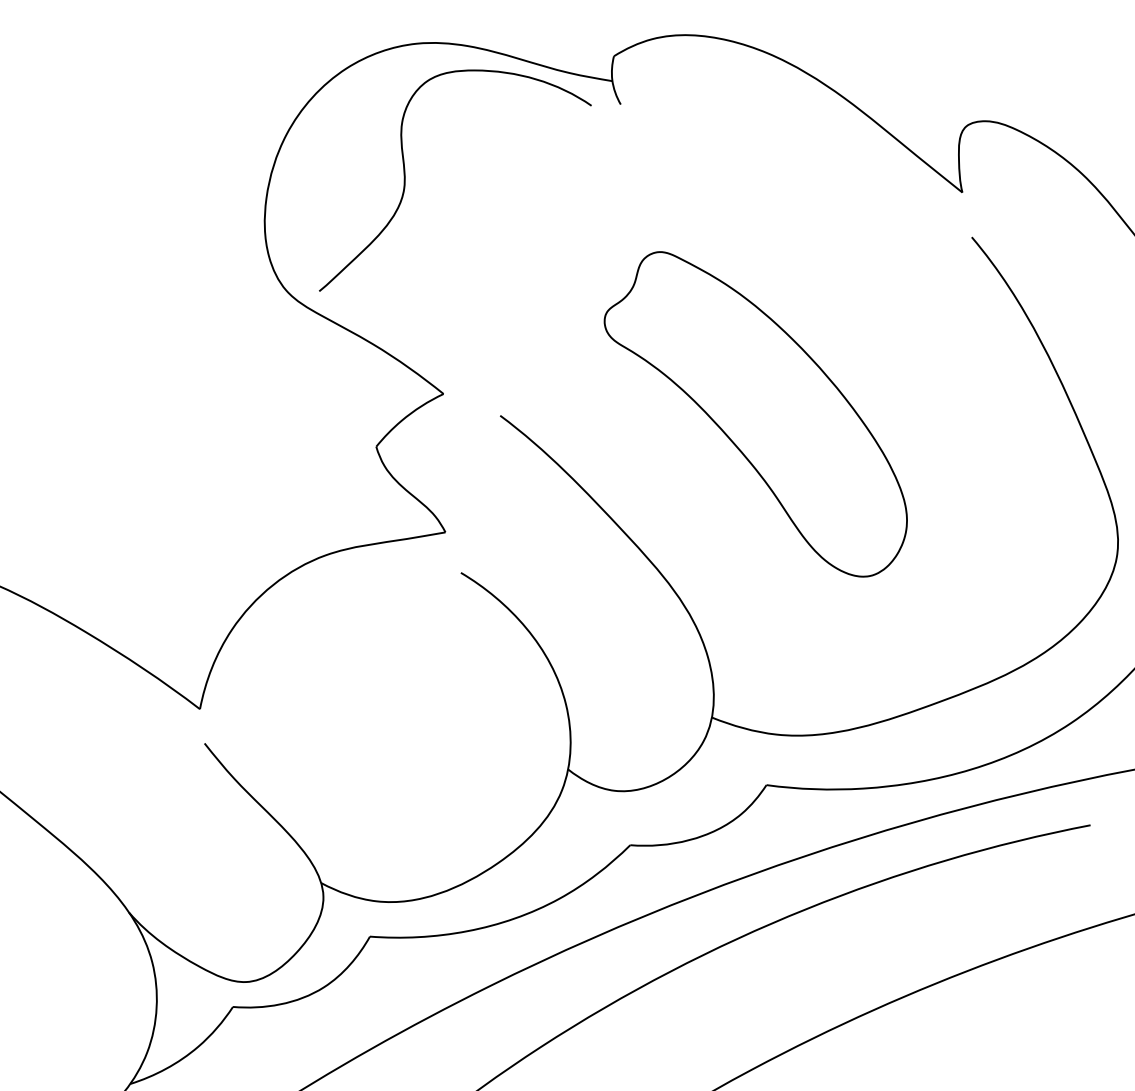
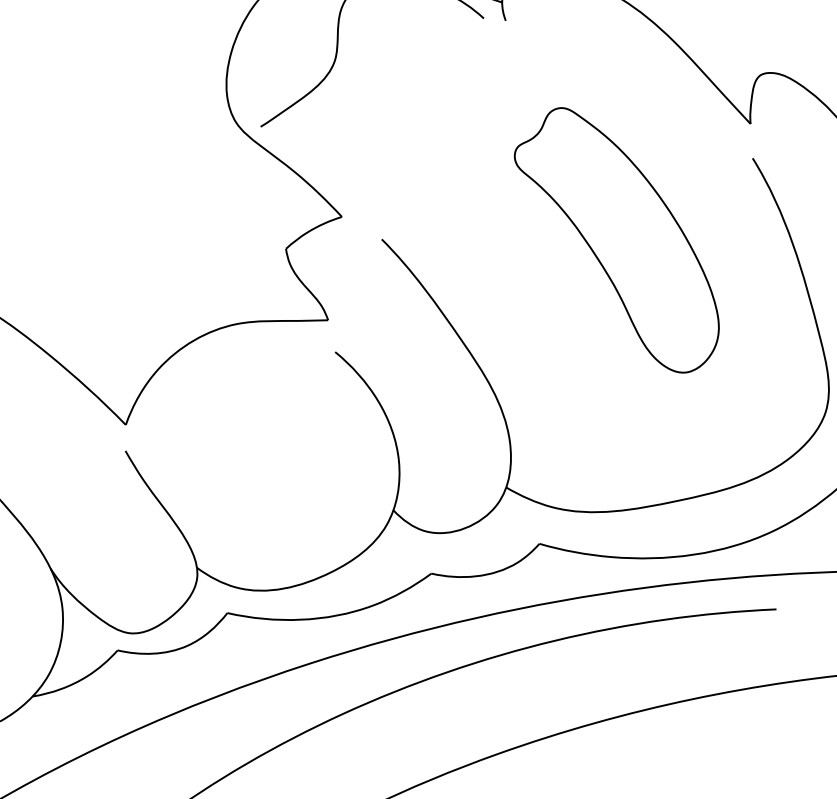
part: (755, 414) -> (617, 239), moved

